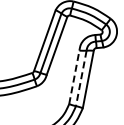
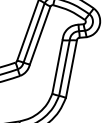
line: (74, 76) -> (57, 66), dashed -> solid
line: (81, 78) -> (64, 68), dashed -> solid

